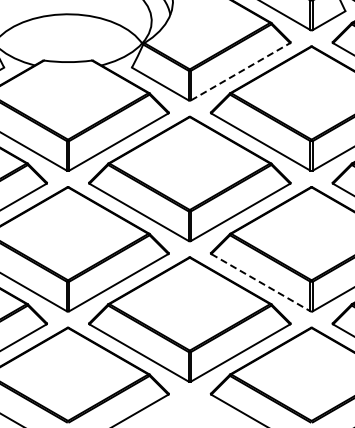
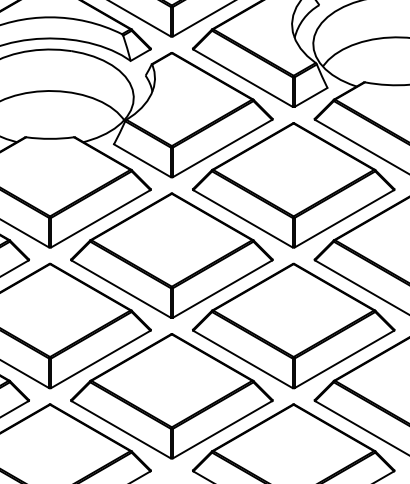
line: (241, 71) -> (223, 148), dashed -> solid
line: (261, 282) -> (243, 359), dashed -> solid

